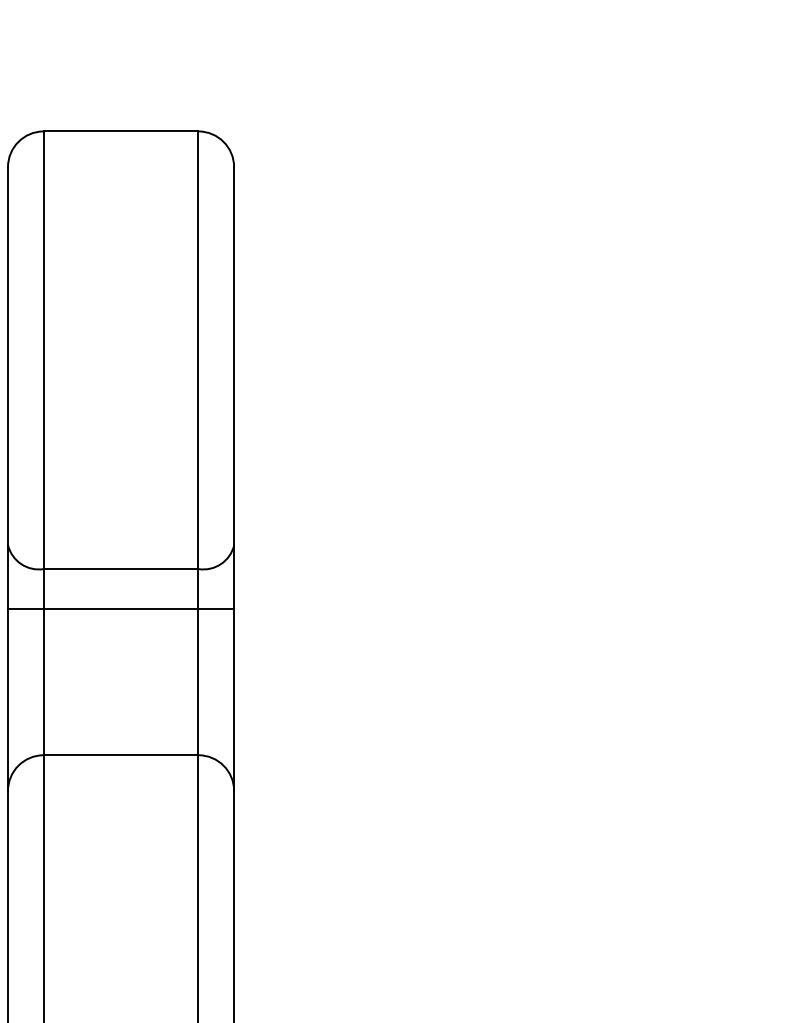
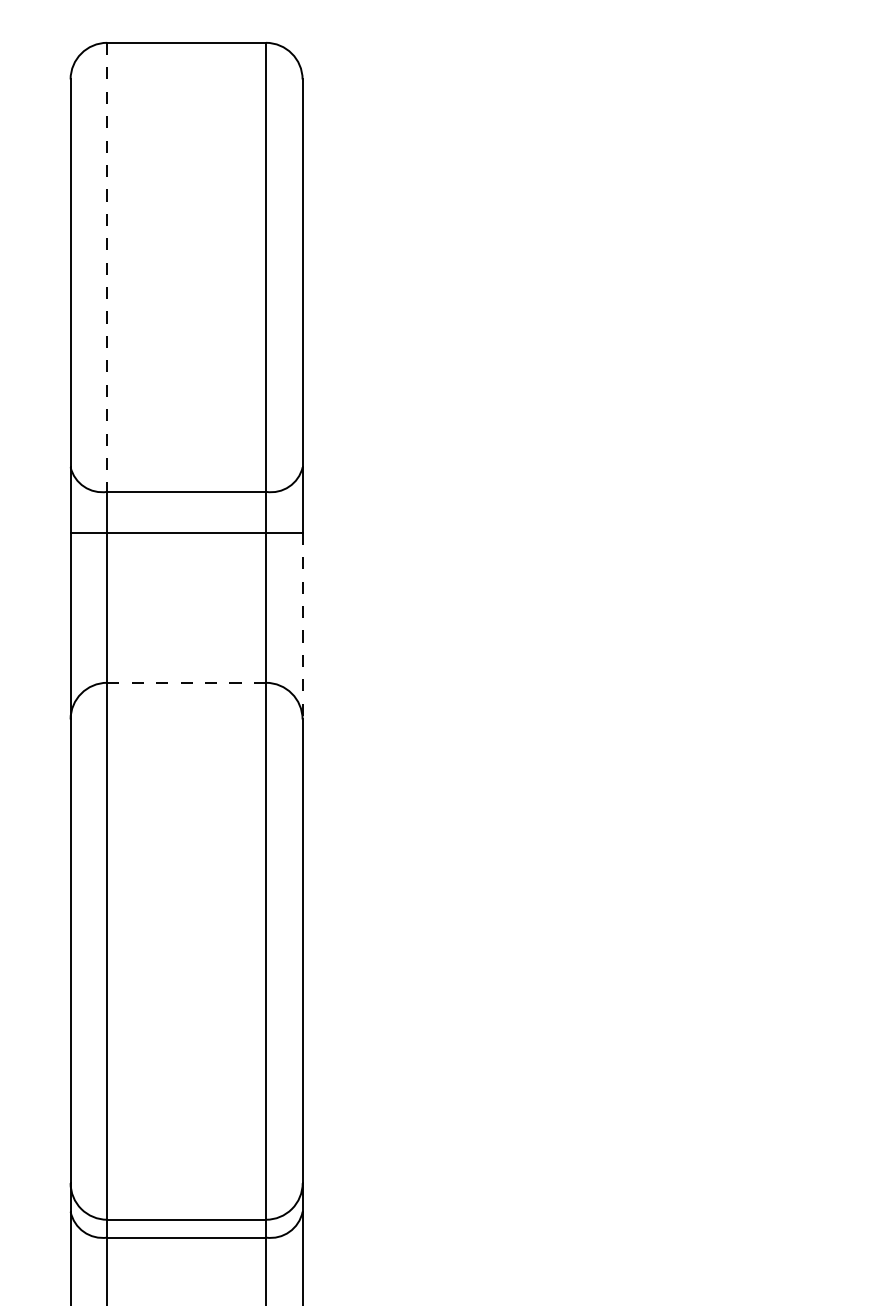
line: (43, 350) -> (107, 267), solid -> dashed
line: (234, 700) -> (302, 626), solid -> dashed
line: (120, 754) -> (186, 682), solid -> dashed

